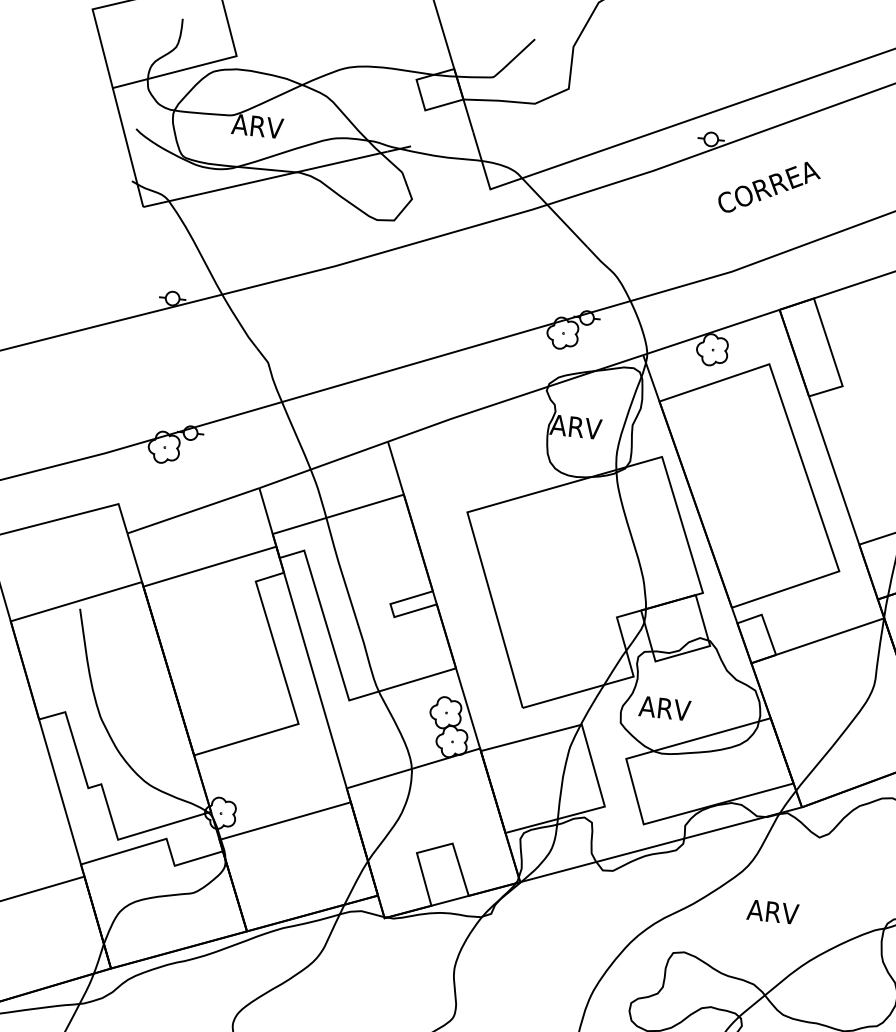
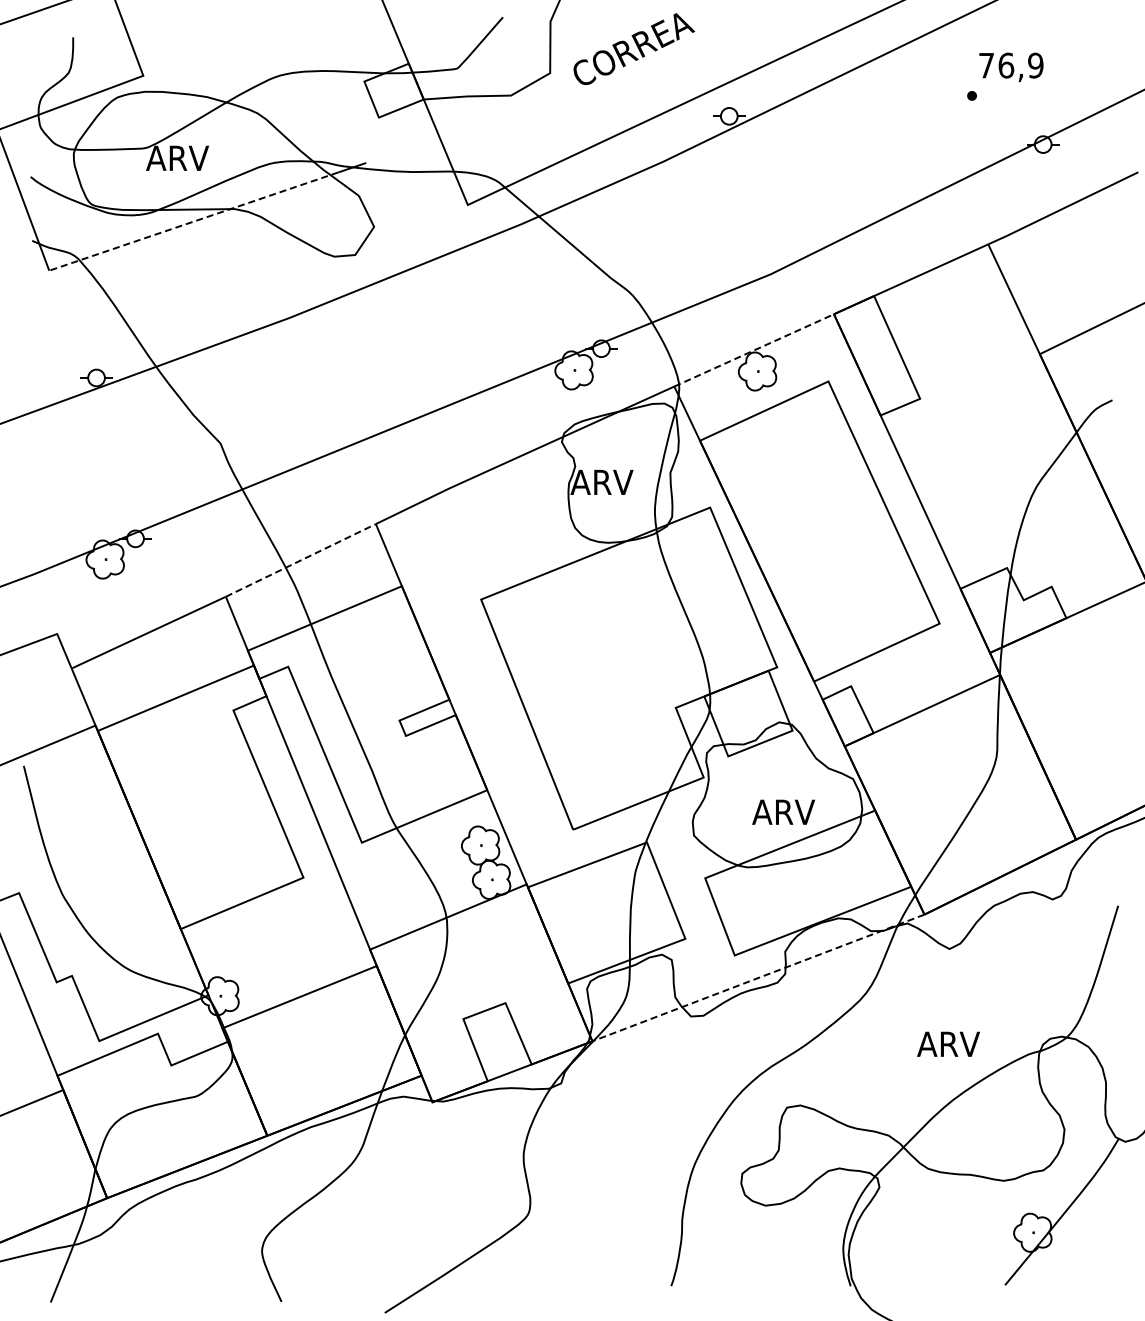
line: (265, 179) -> (193, 221), solid -> dashed
text: (769, 187) -> (634, 49), moved
line: (711, 332) -> (754, 350), solid -> dashed
line: (324, 465) -> (301, 560), solid -> dashed
text: (664, 707) -> (783, 811), moved
line: (661, 844) -> (758, 977), solid -> dashed
text: (772, 911) -> (948, 1043), moved

